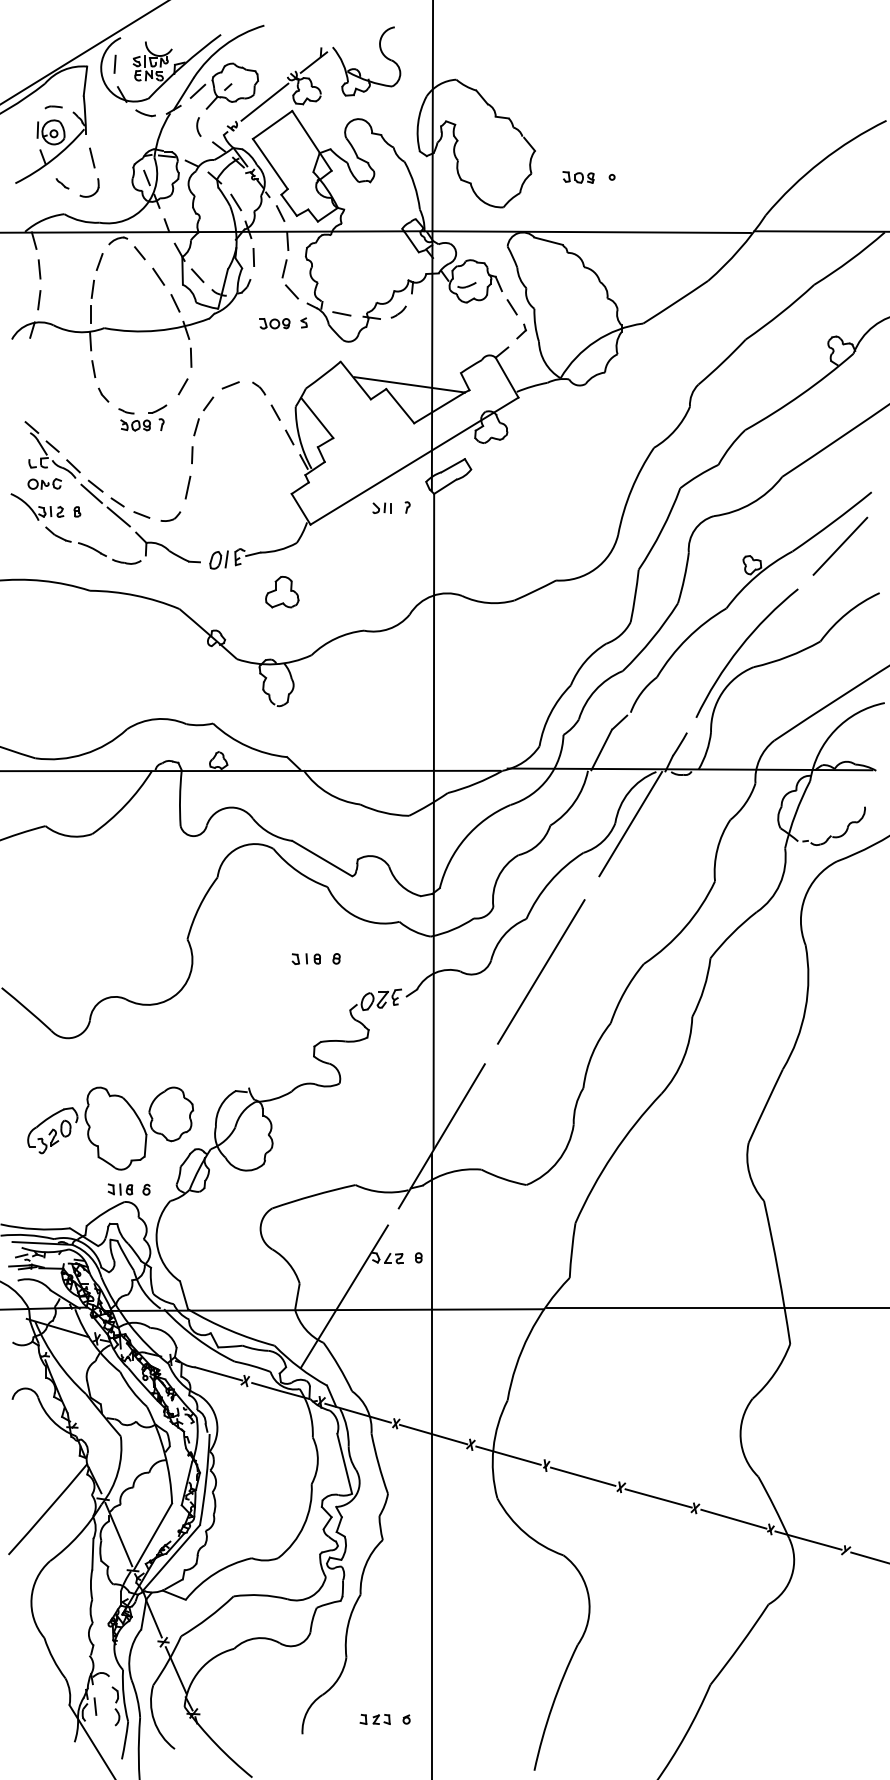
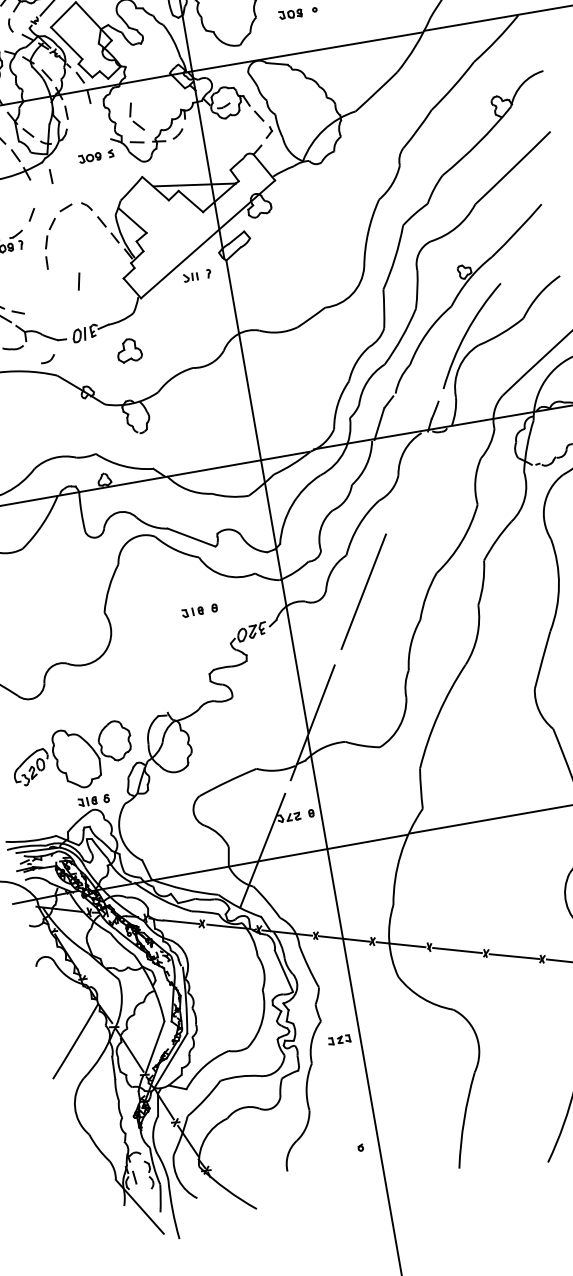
part: (286, 284) -> (133, 121), moved
line: (191, 357) -> (51, 176), moved
line: (187, 487) -> (78, 281), moved
part: (170, 516) -> (47, 359), moved
line: (840, 545) -> (525, 246), removed
line: (630, 823) -> (409, 473), removed
part: (374, 1719) -> (338, 1040), moved

